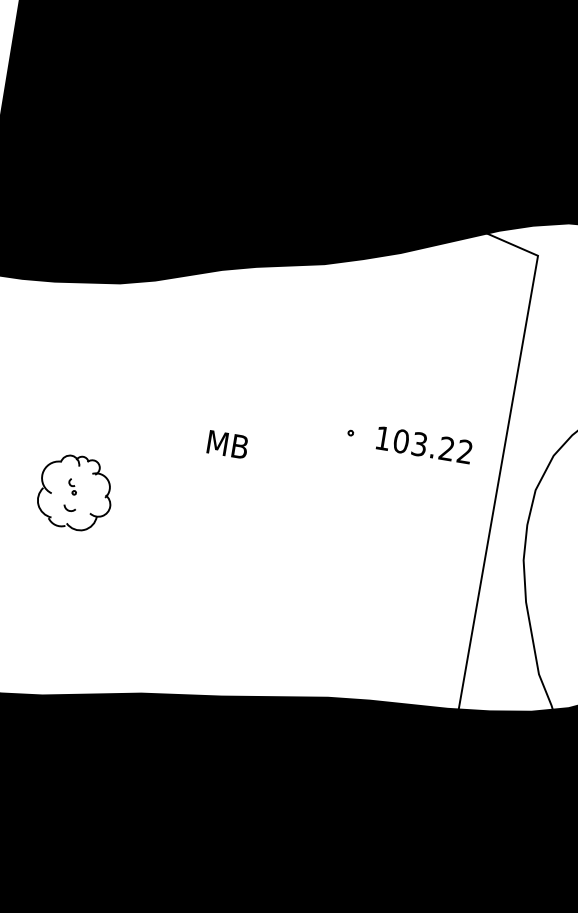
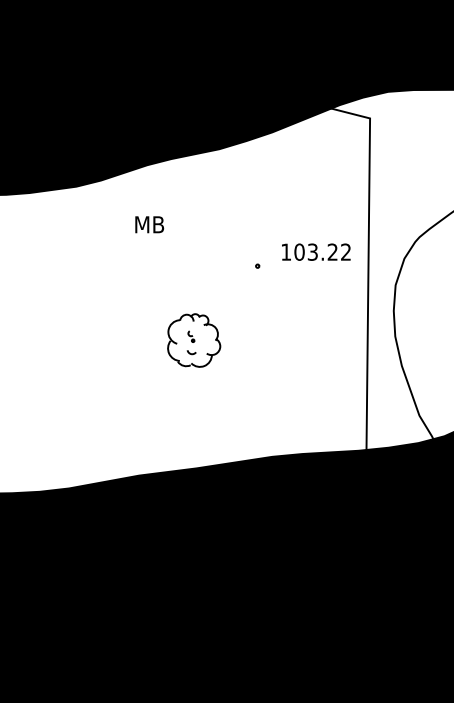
text: (227, 444) -> (149, 224), moved
text: (424, 444) -> (316, 251), moved
part: (76, 492) -> (194, 340), moved

